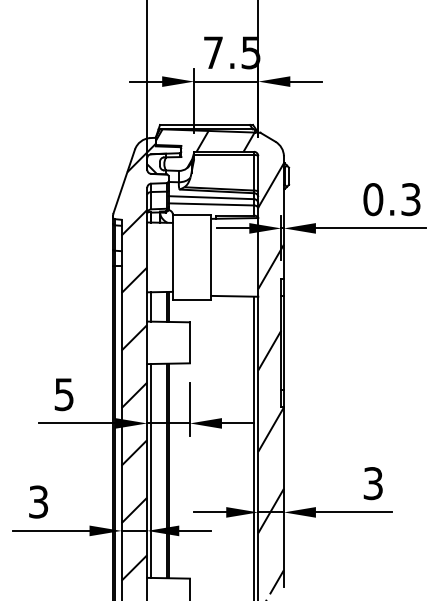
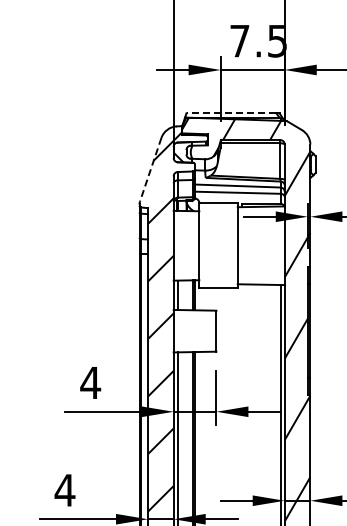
line: (205, 124) -> (231, 112), solid -> dashed
line: (124, 181) -> (150, 169), solid -> dashed
text: (63, 394) -> (89, 382), 5 -> 4
text: (38, 501) -> (64, 489), 3 -> 4

